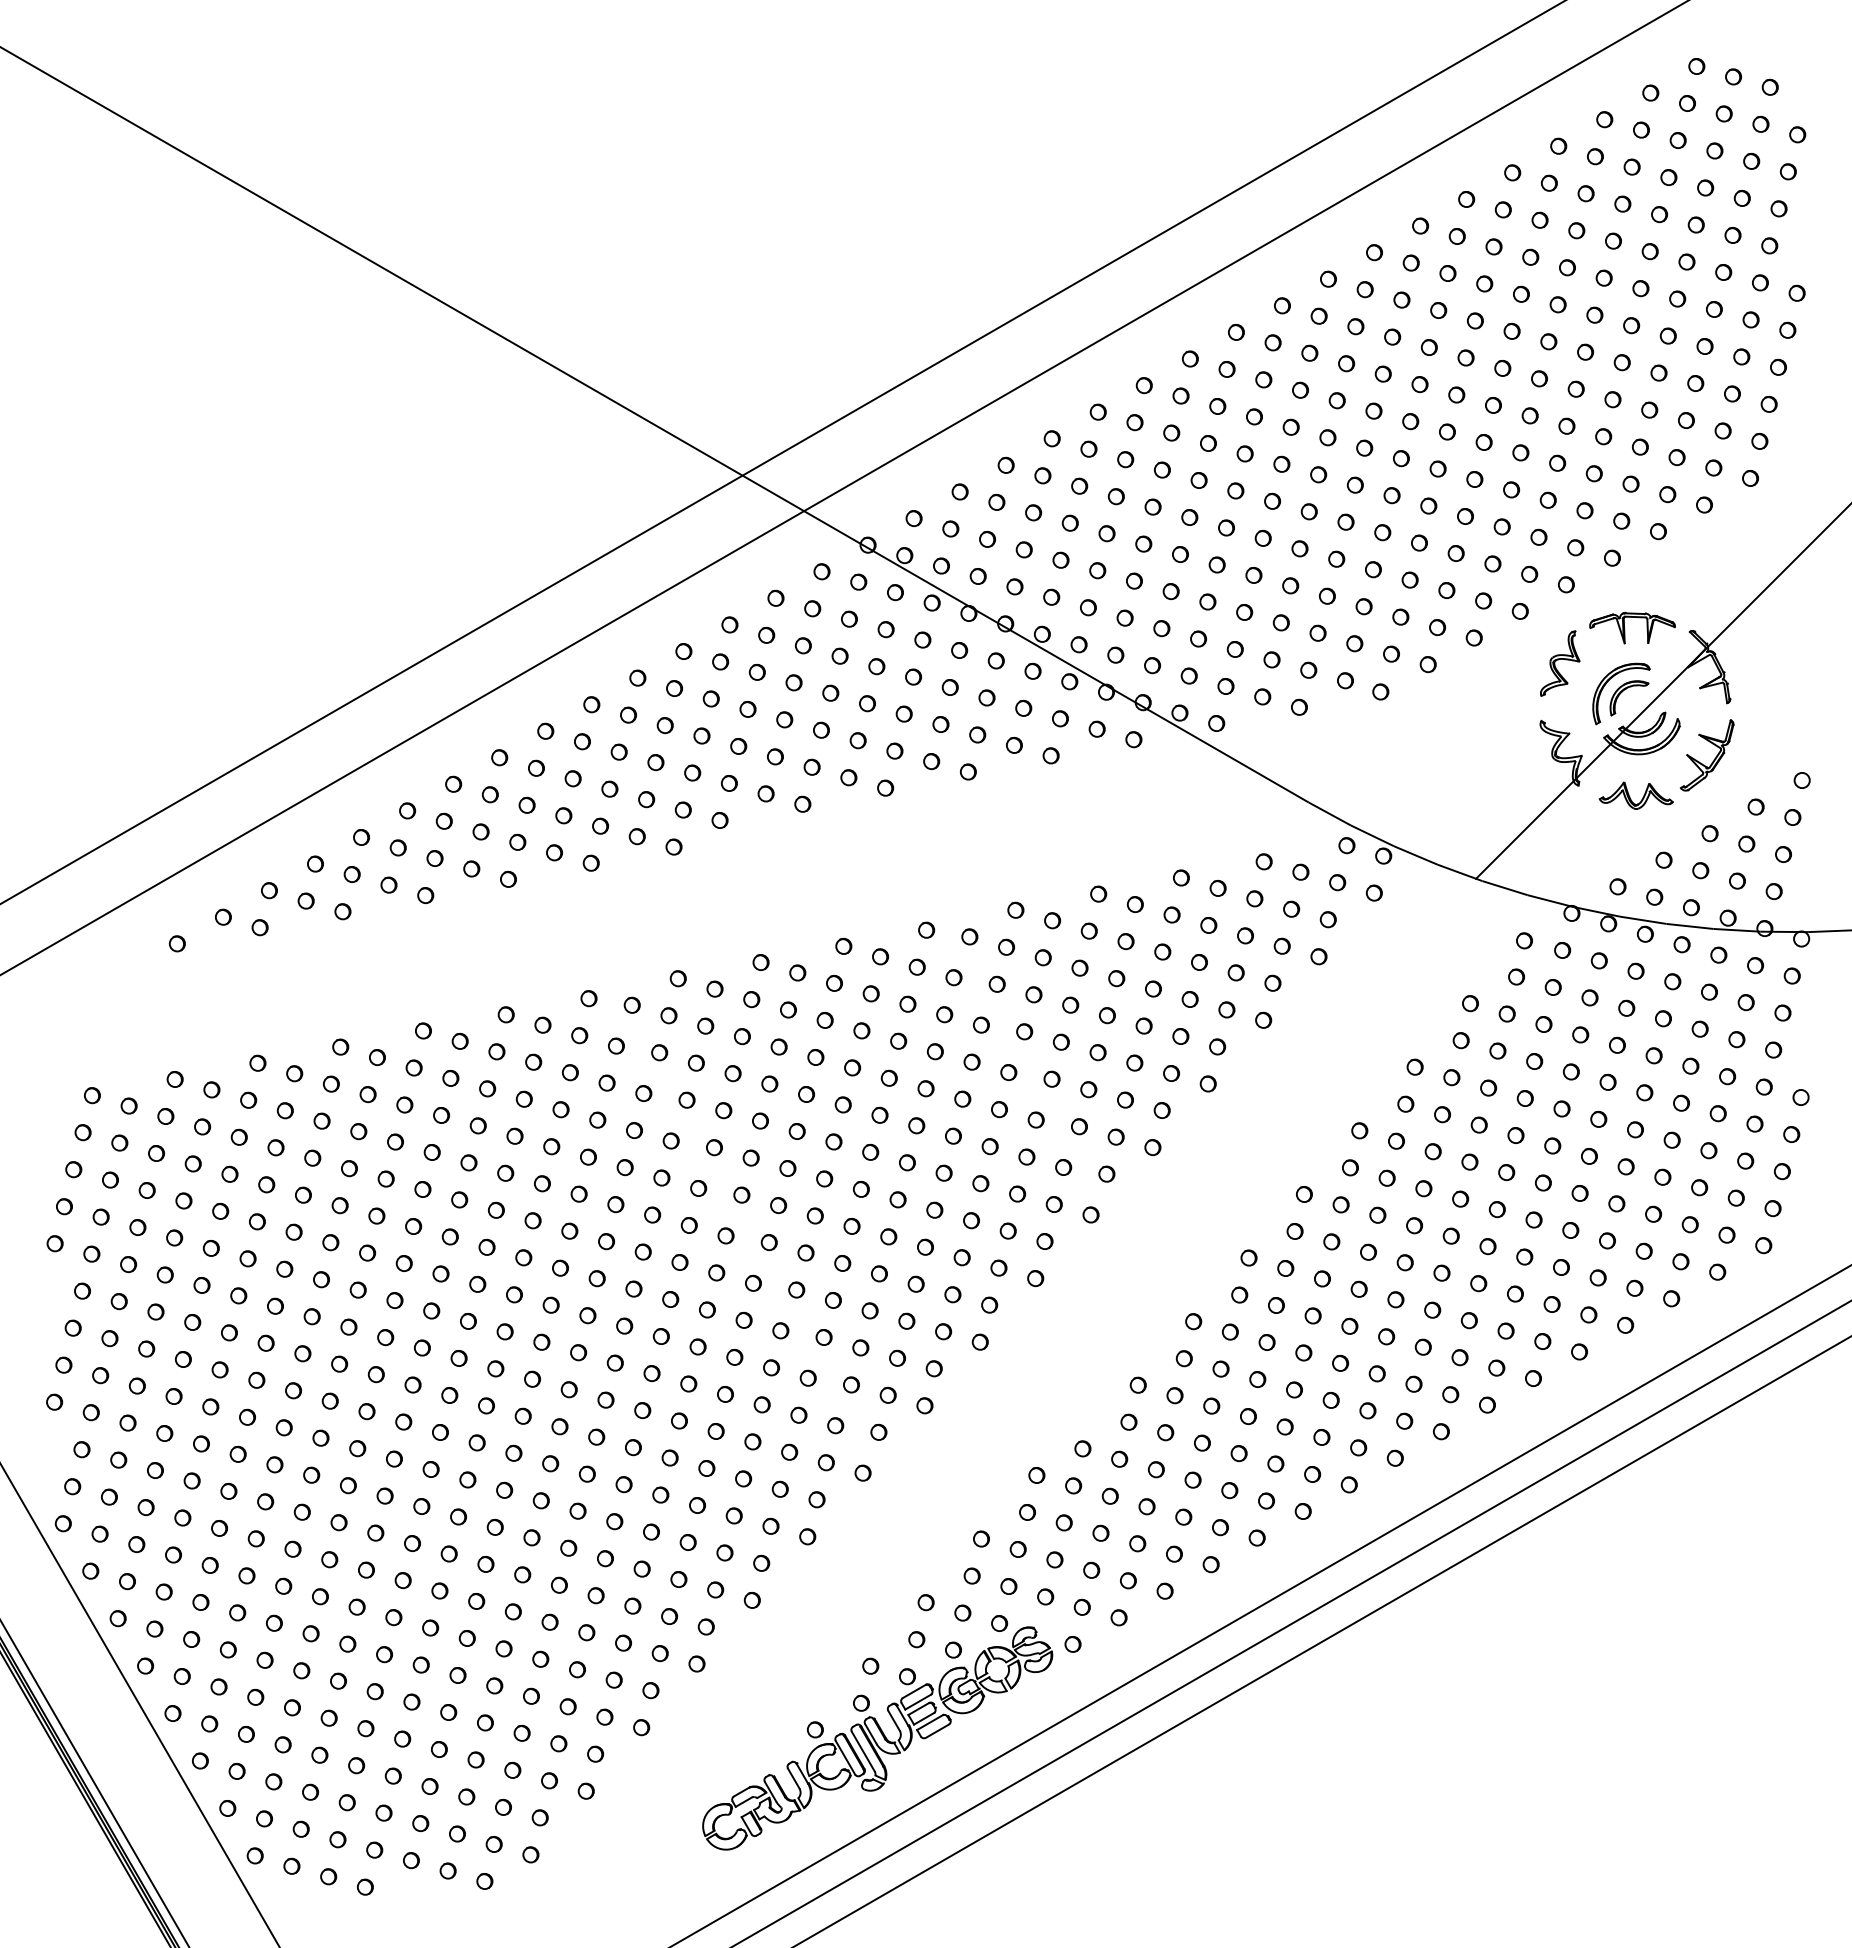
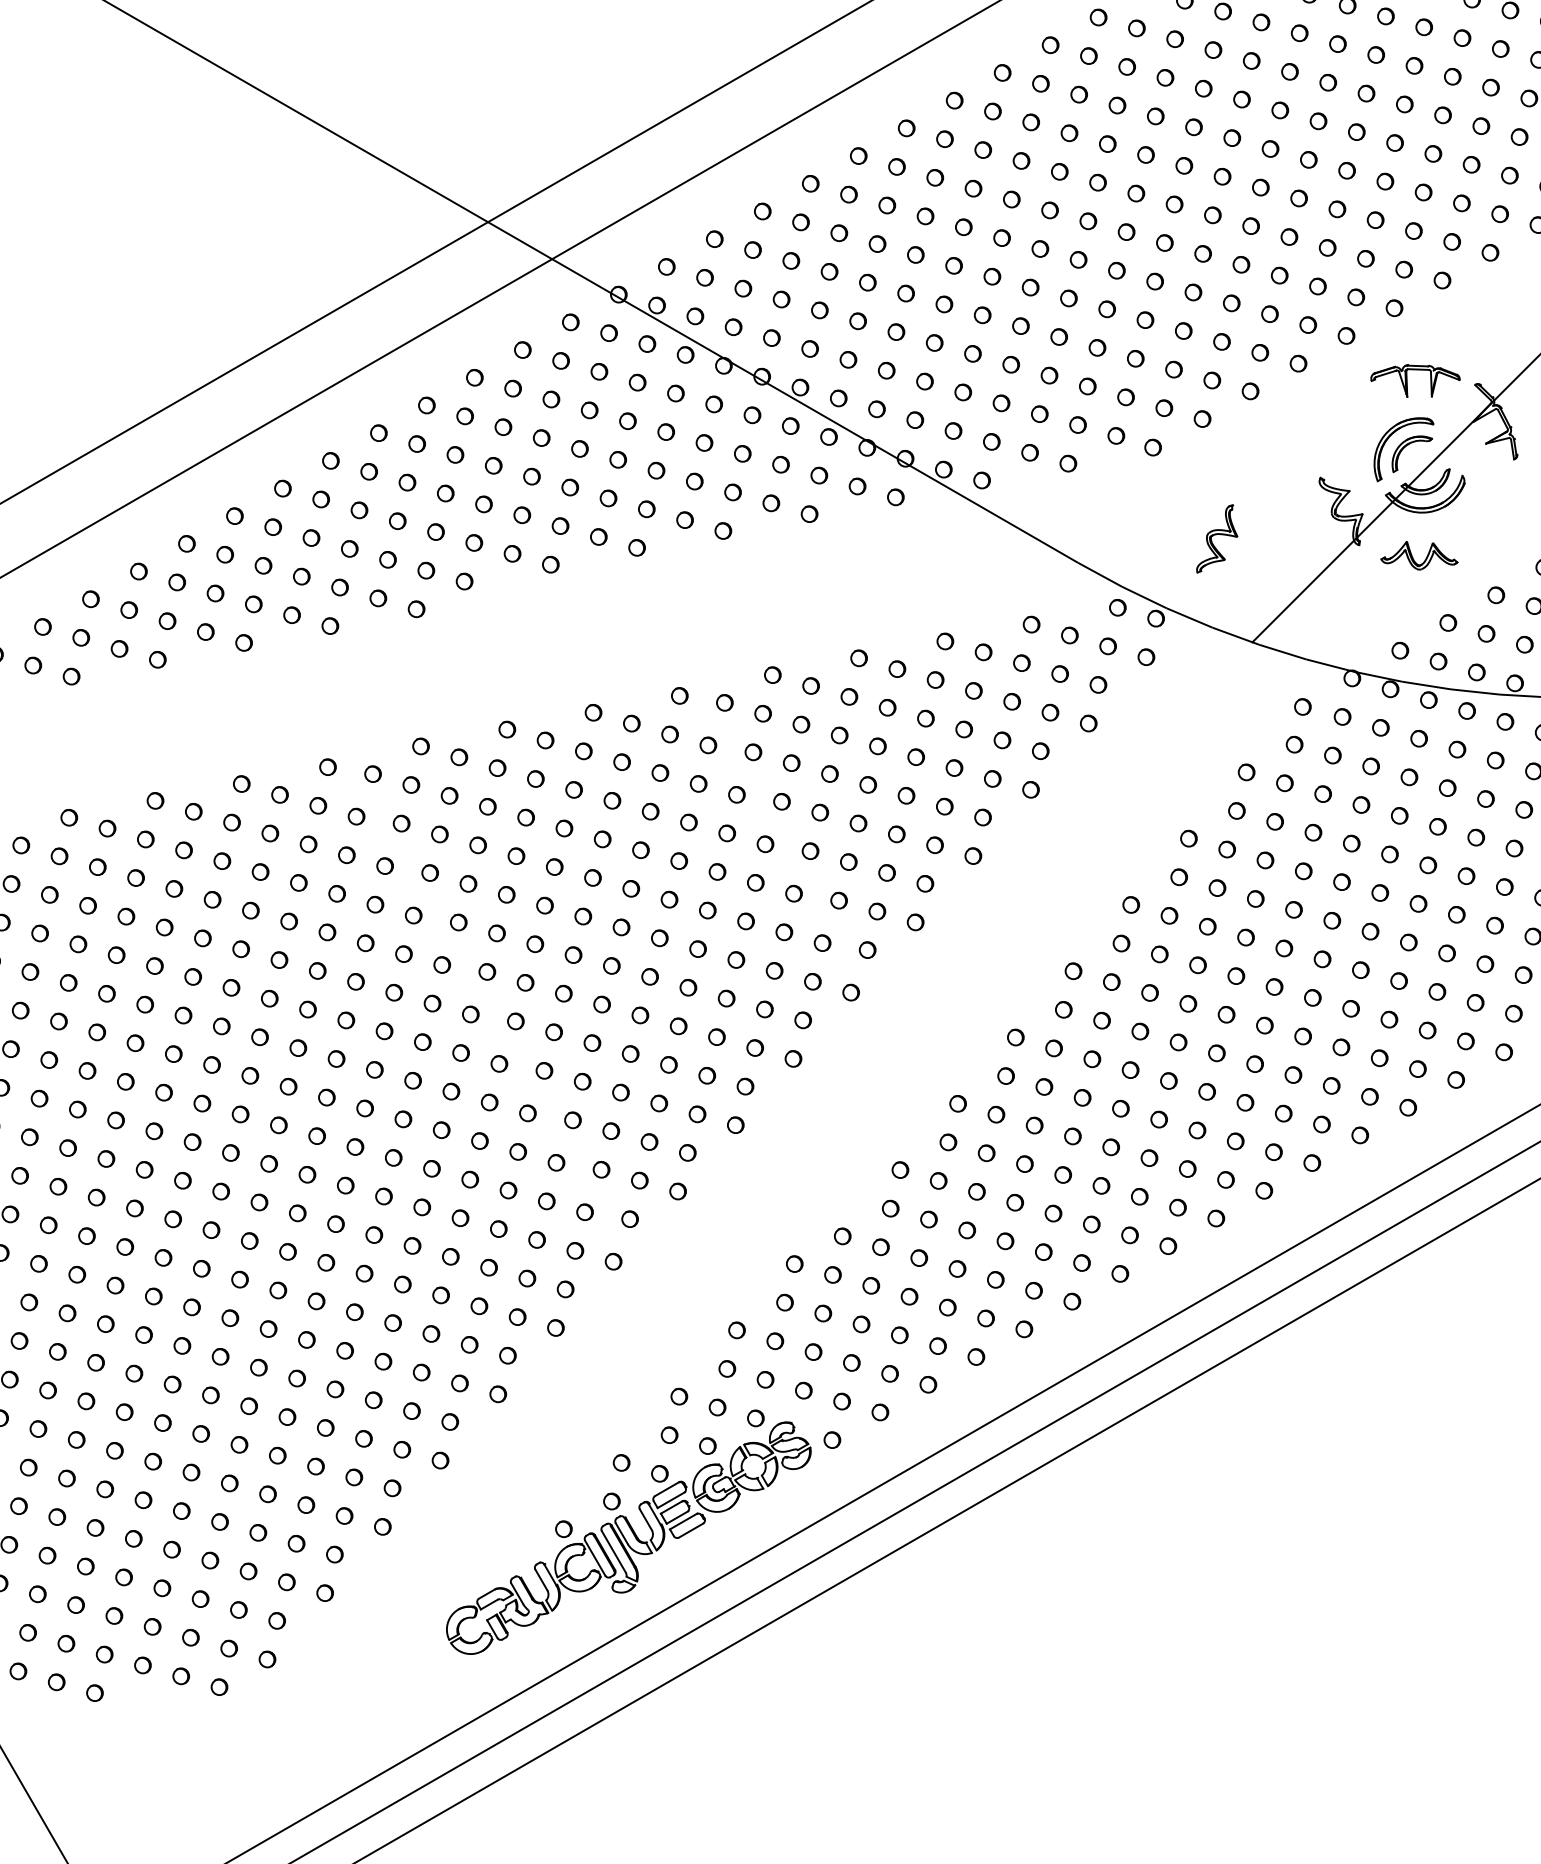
part: (1560, 663) -> (1217, 538), moved
part: (1713, 759) -> (1499, 517), removed

